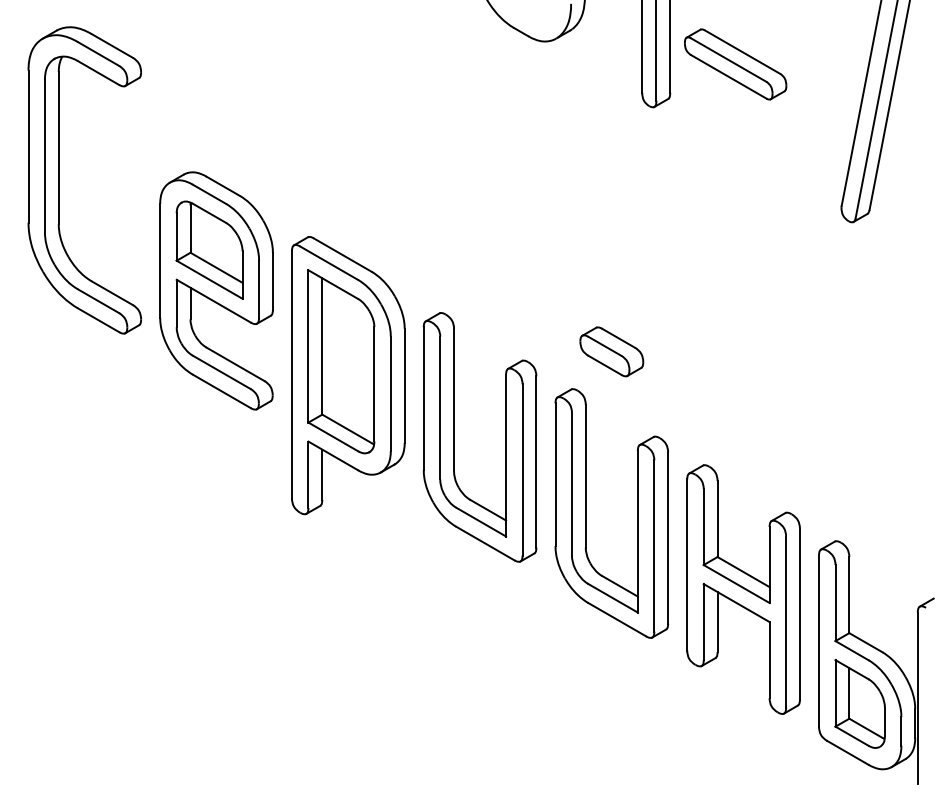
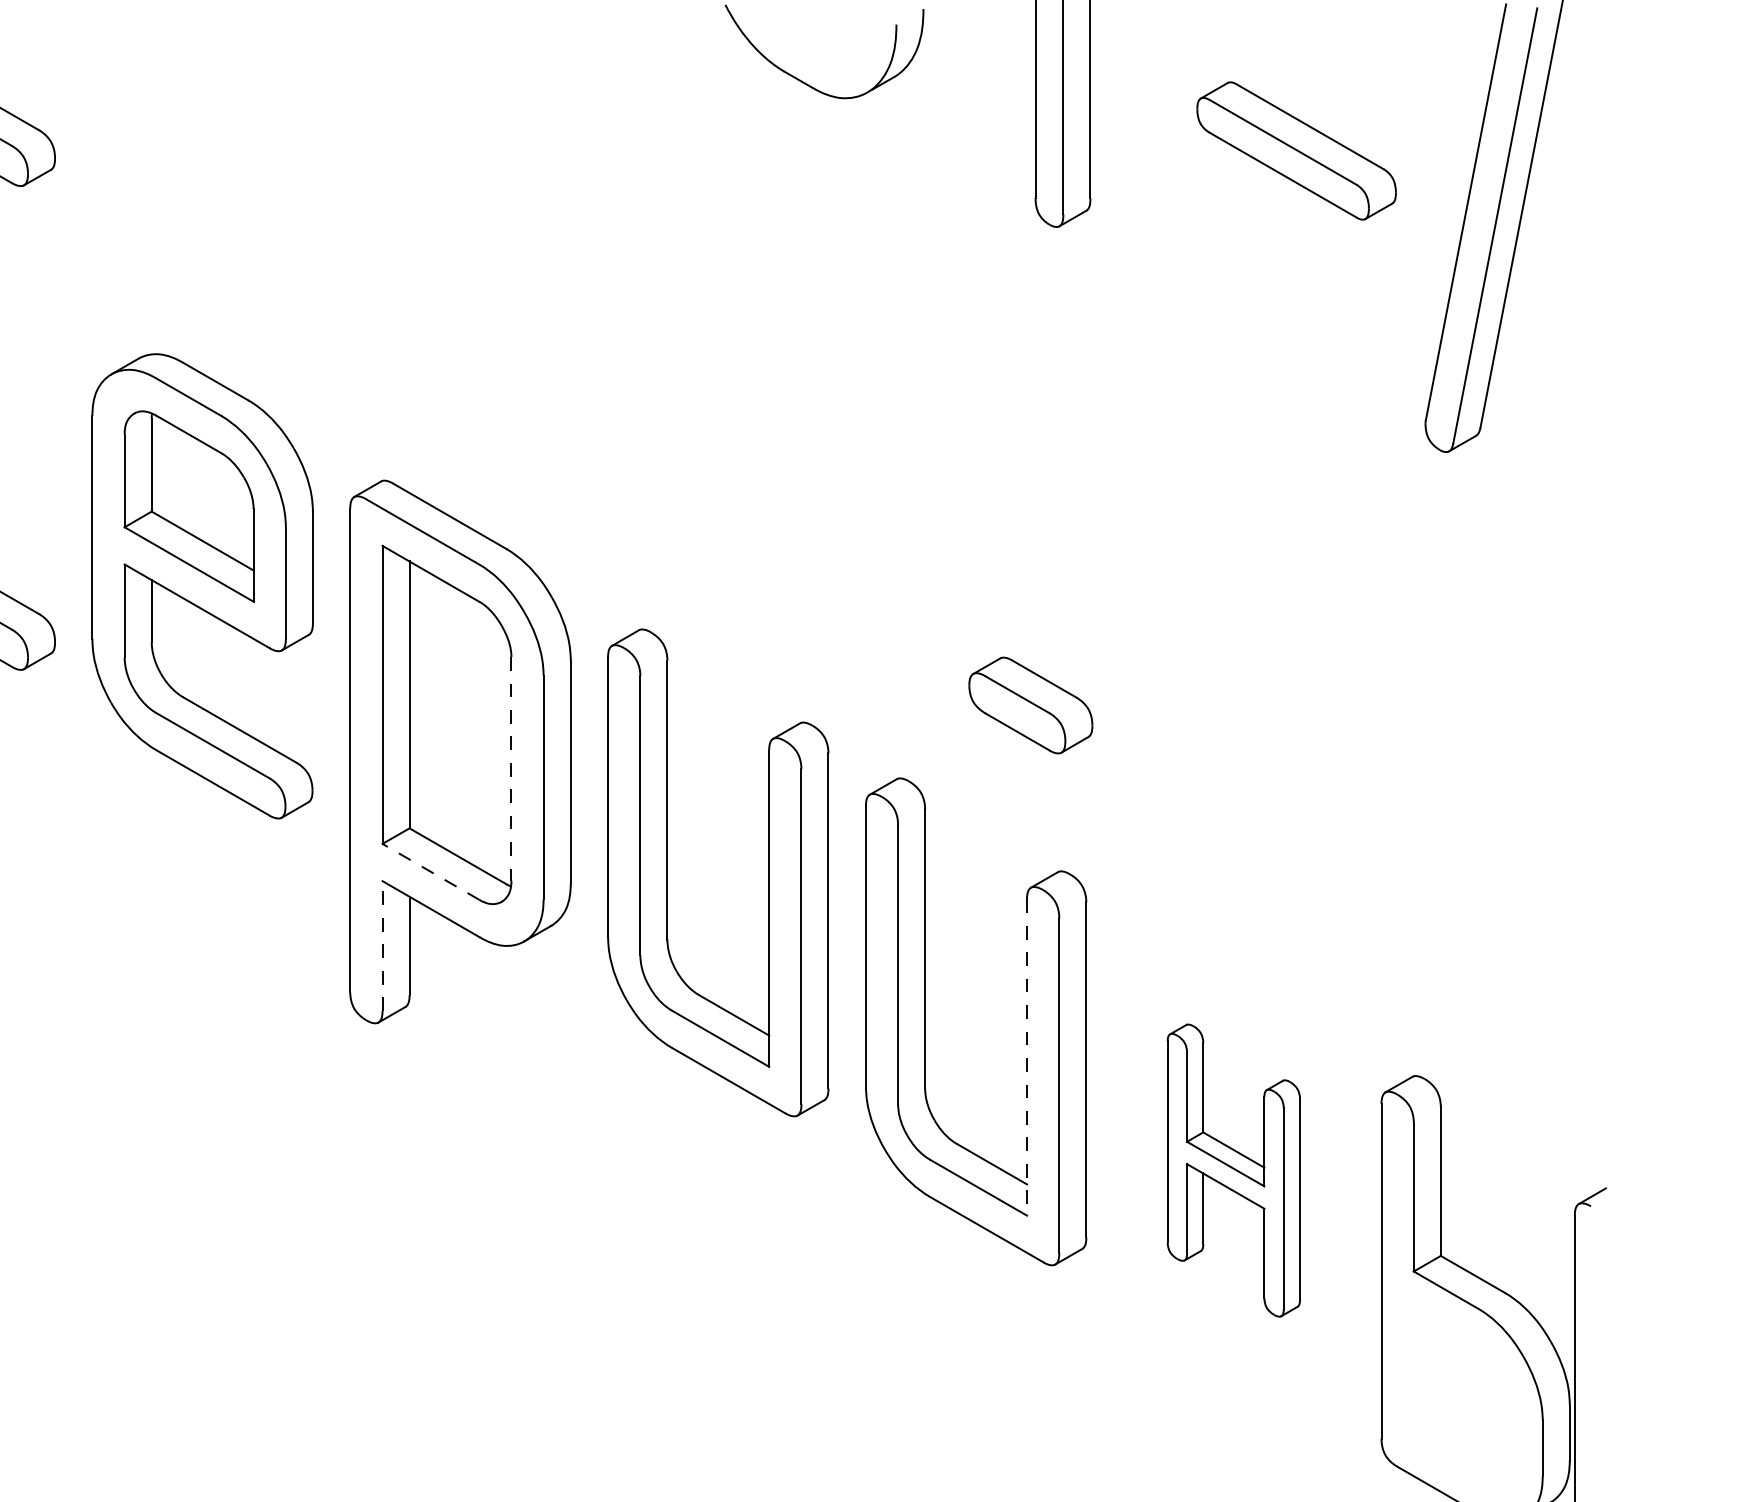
part: (735, 64) -> (1296, 151), moved
part: (611, 351) -> (1030, 704), moved
line: (374, 384) -> (511, 769), solid -> dashed
line: (333, 436) -> (431, 871), solid -> dashed
line: (308, 474) -> (382, 945), solid -> dashed
line: (637, 531) -> (1026, 1057), solid -> dashed
part: (743, 589) -> (1233, 1170), size x0.6
part: (859, 703) -> (1460, 1393), removed

